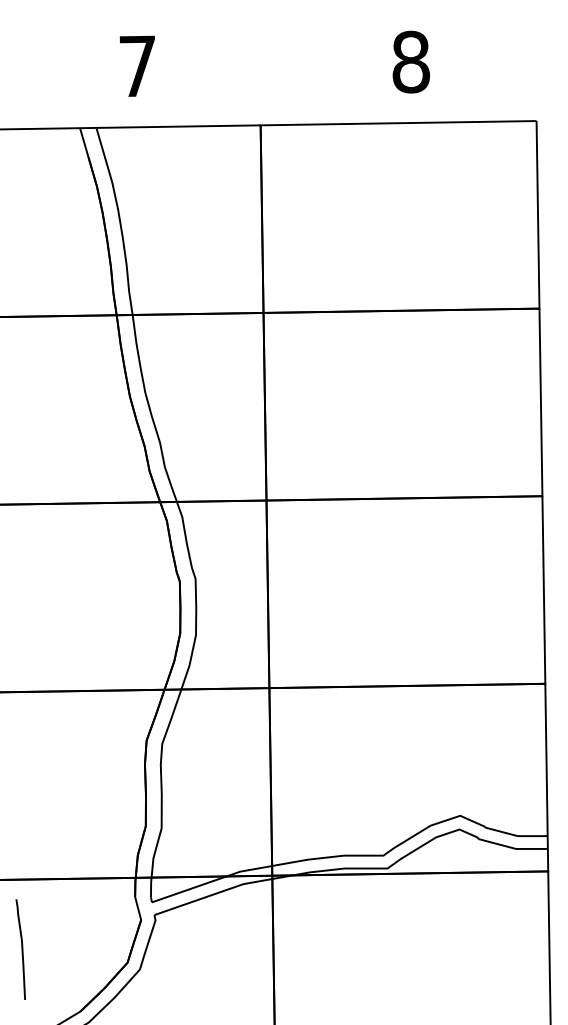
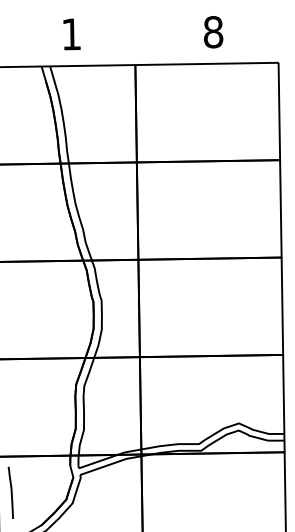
text: (137, 66) -> (71, 34), 7 -> 1

